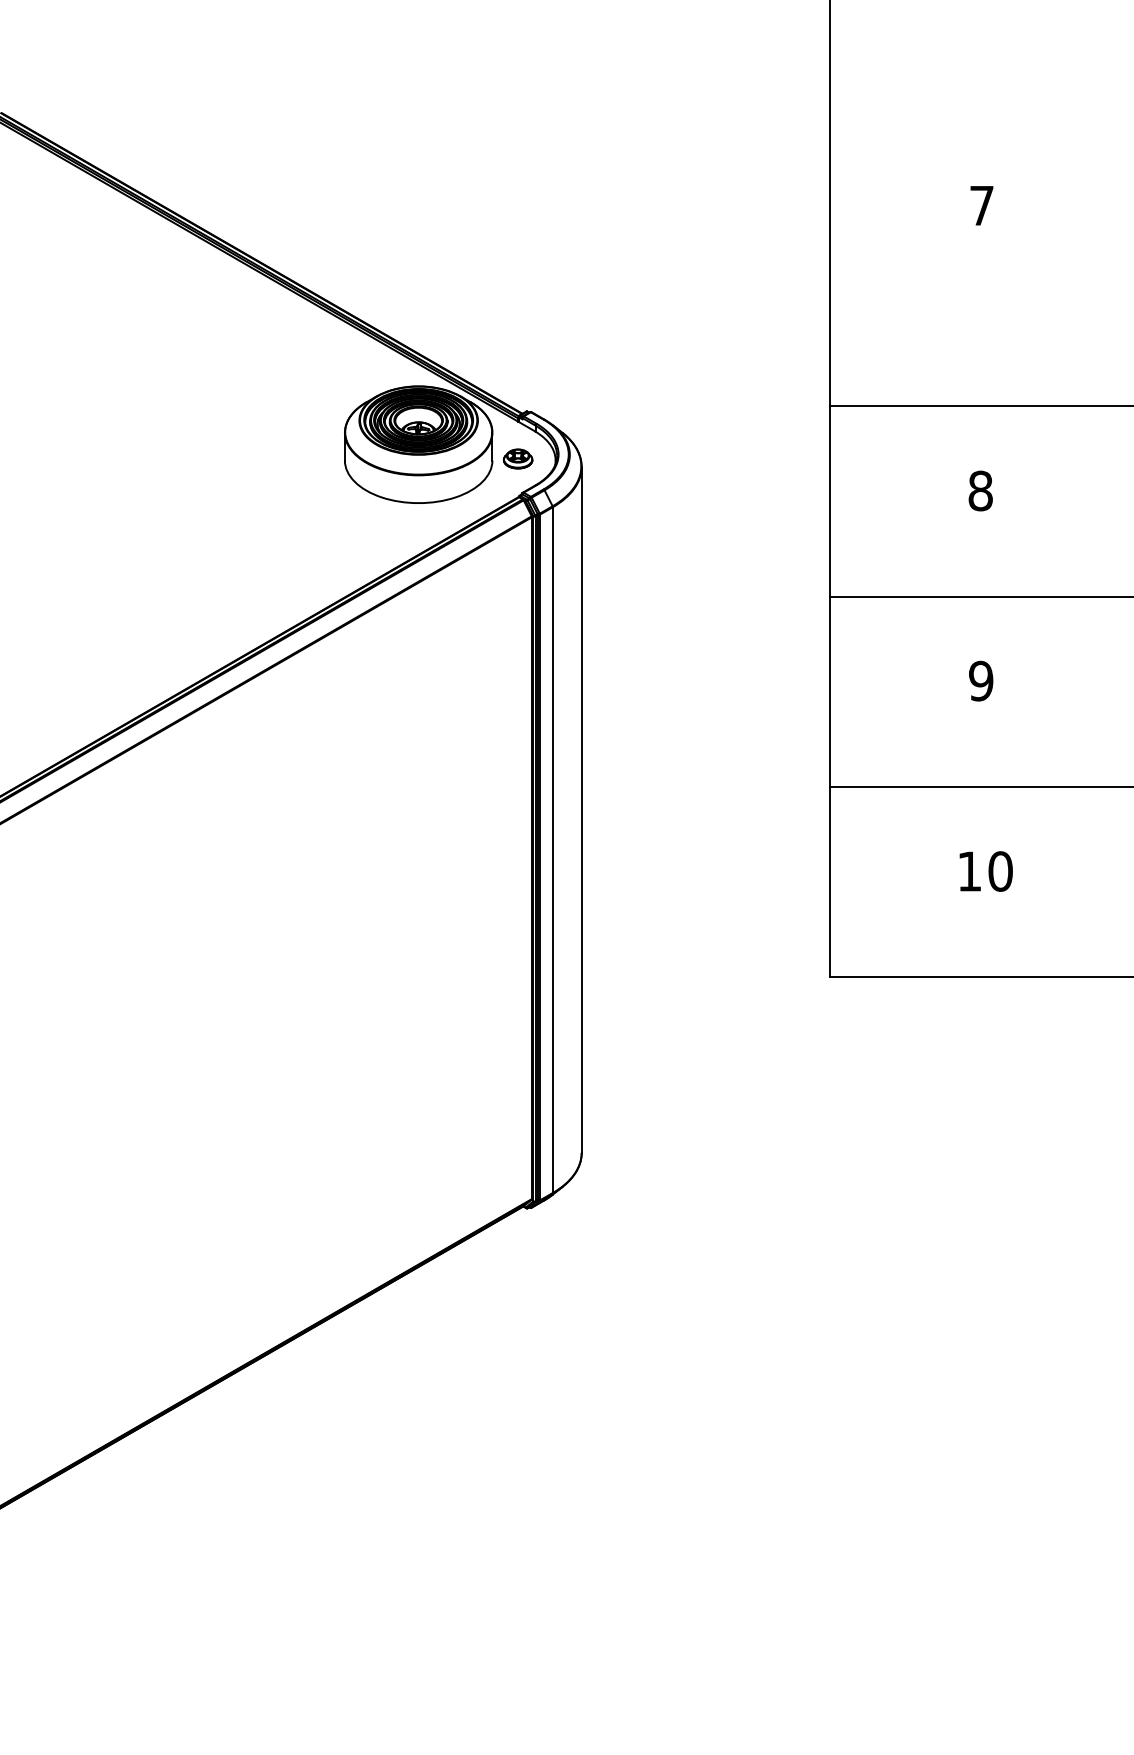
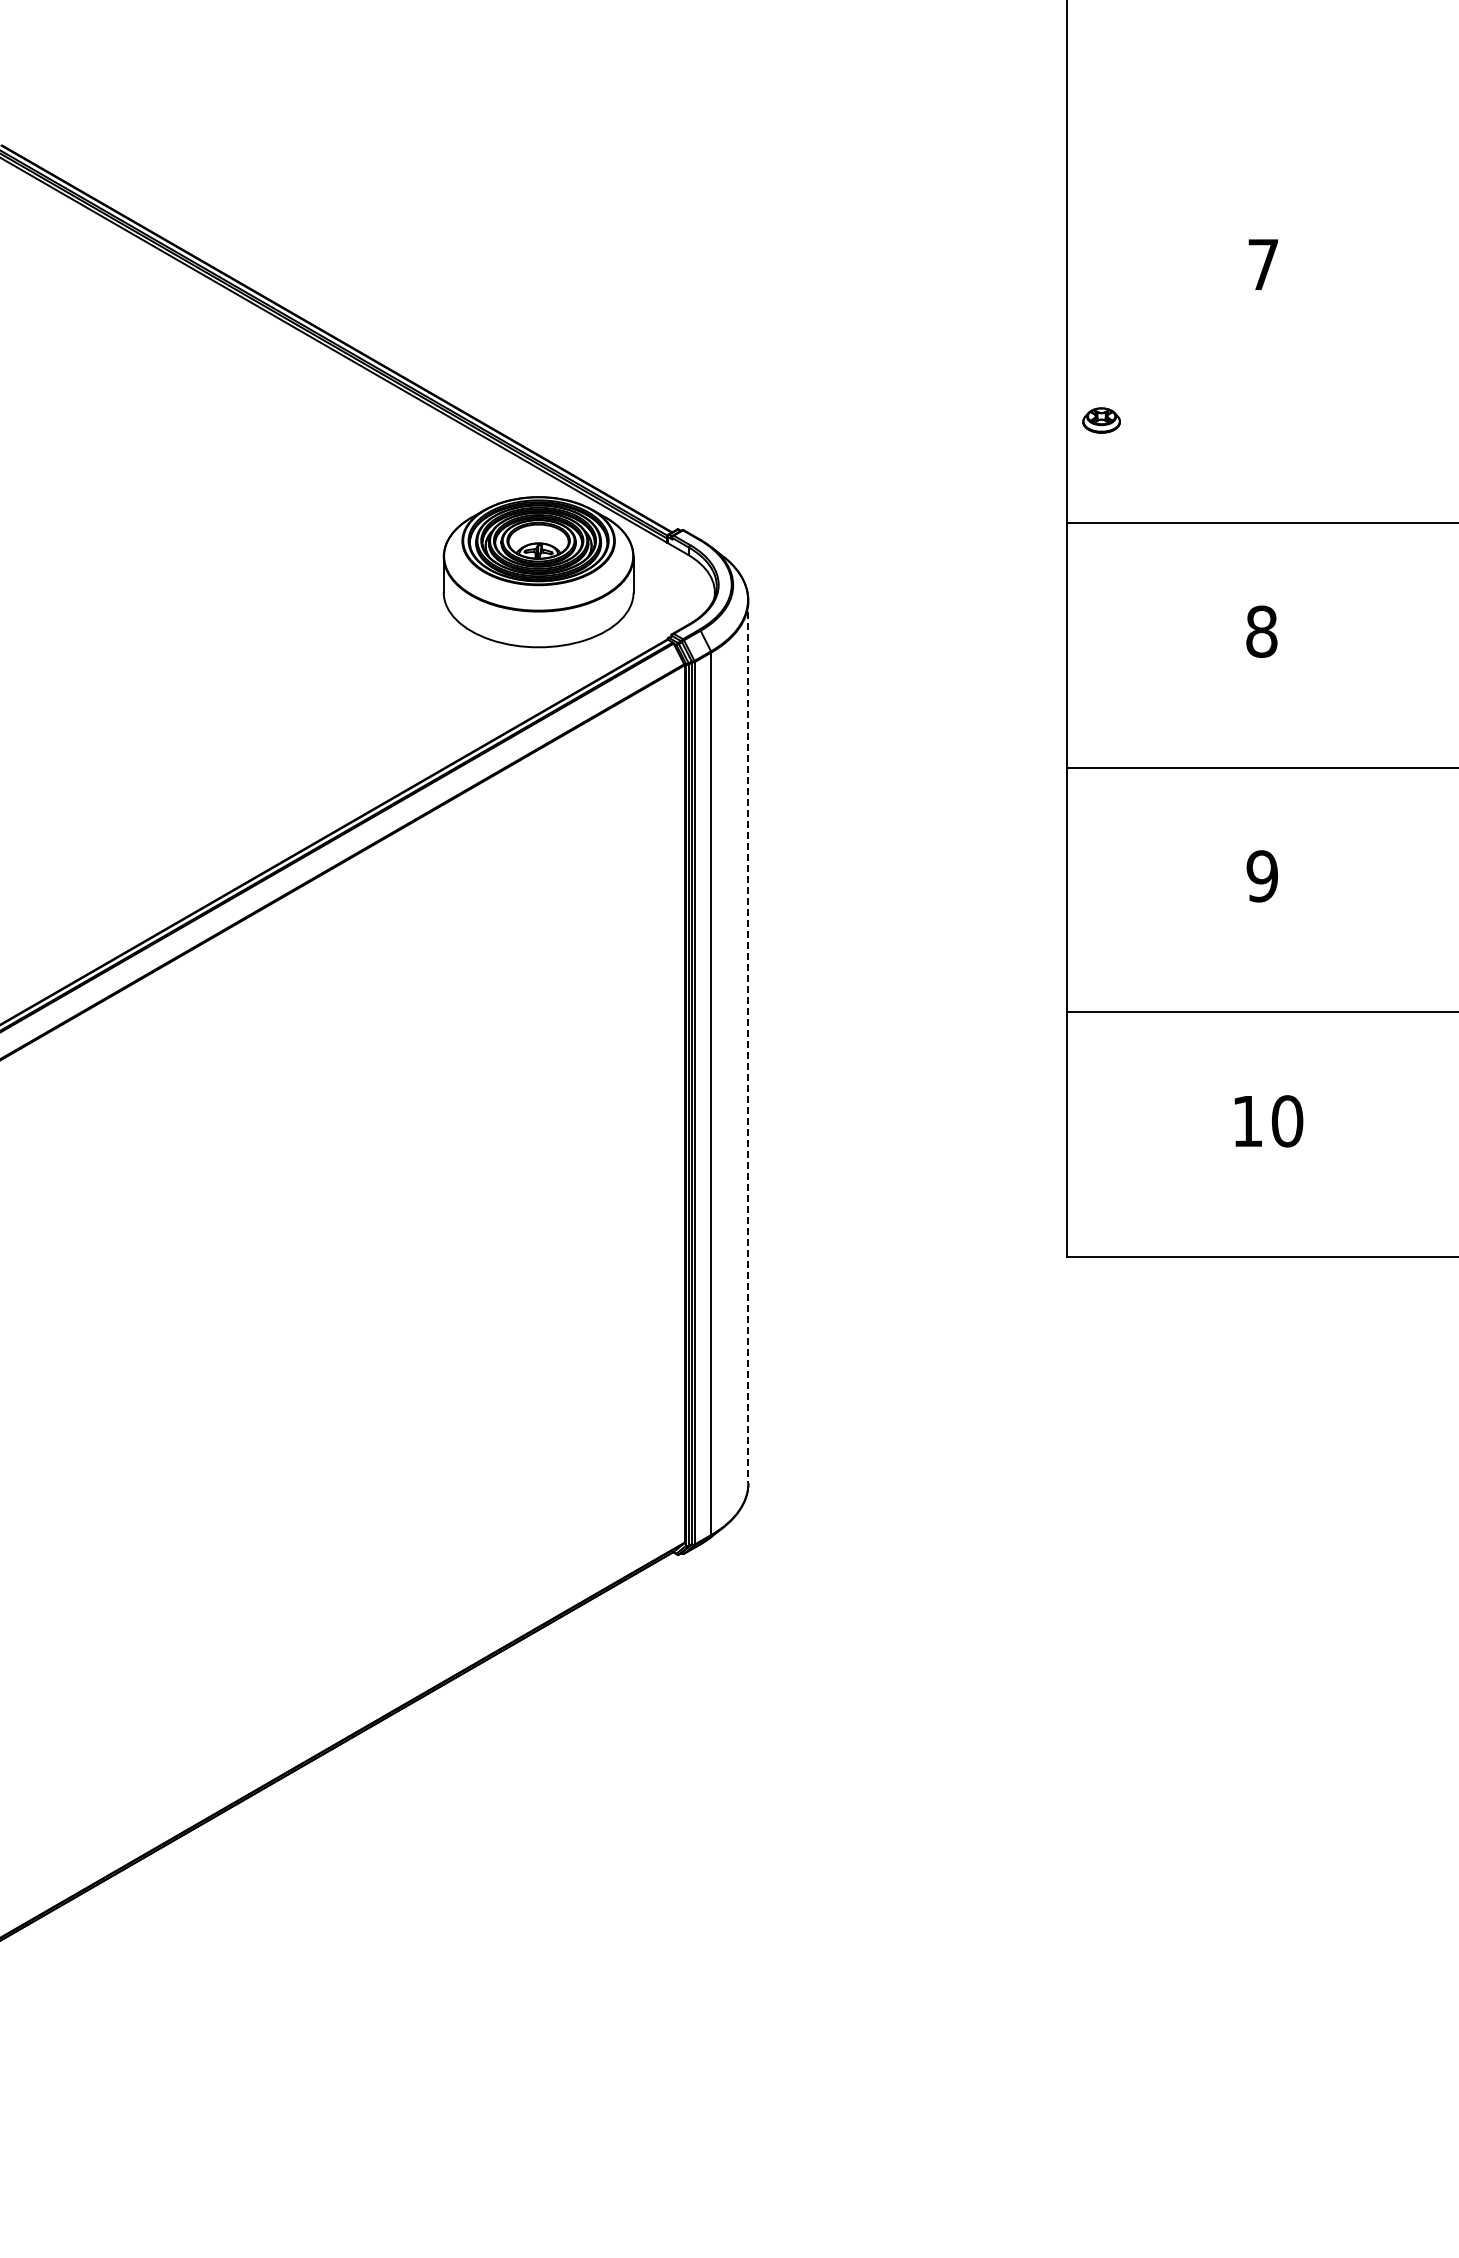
part: (518, 458) -> (1101, 420), moved
line: (581, 810) -> (748, 1042), solid -> dashed

